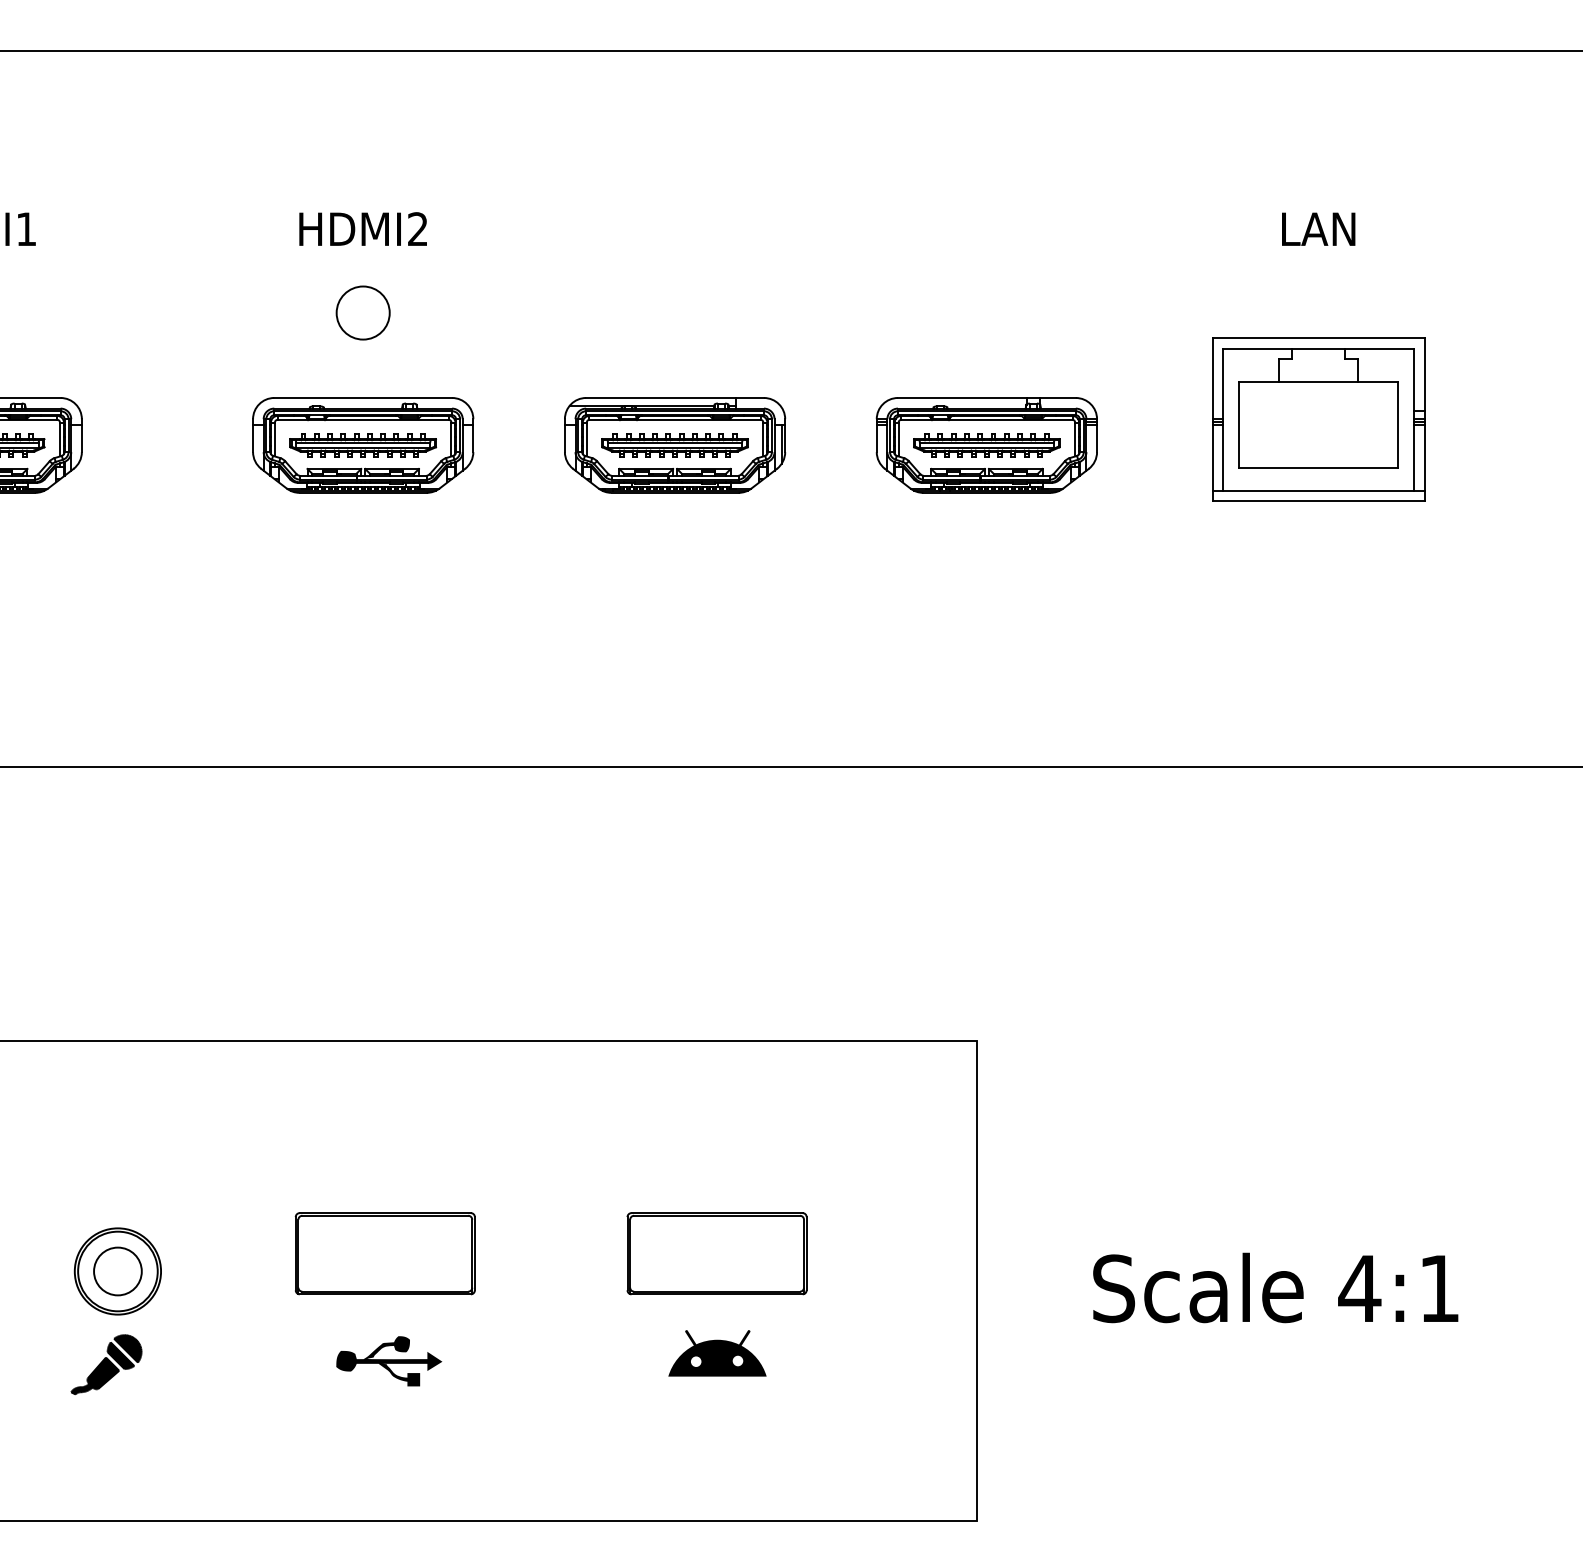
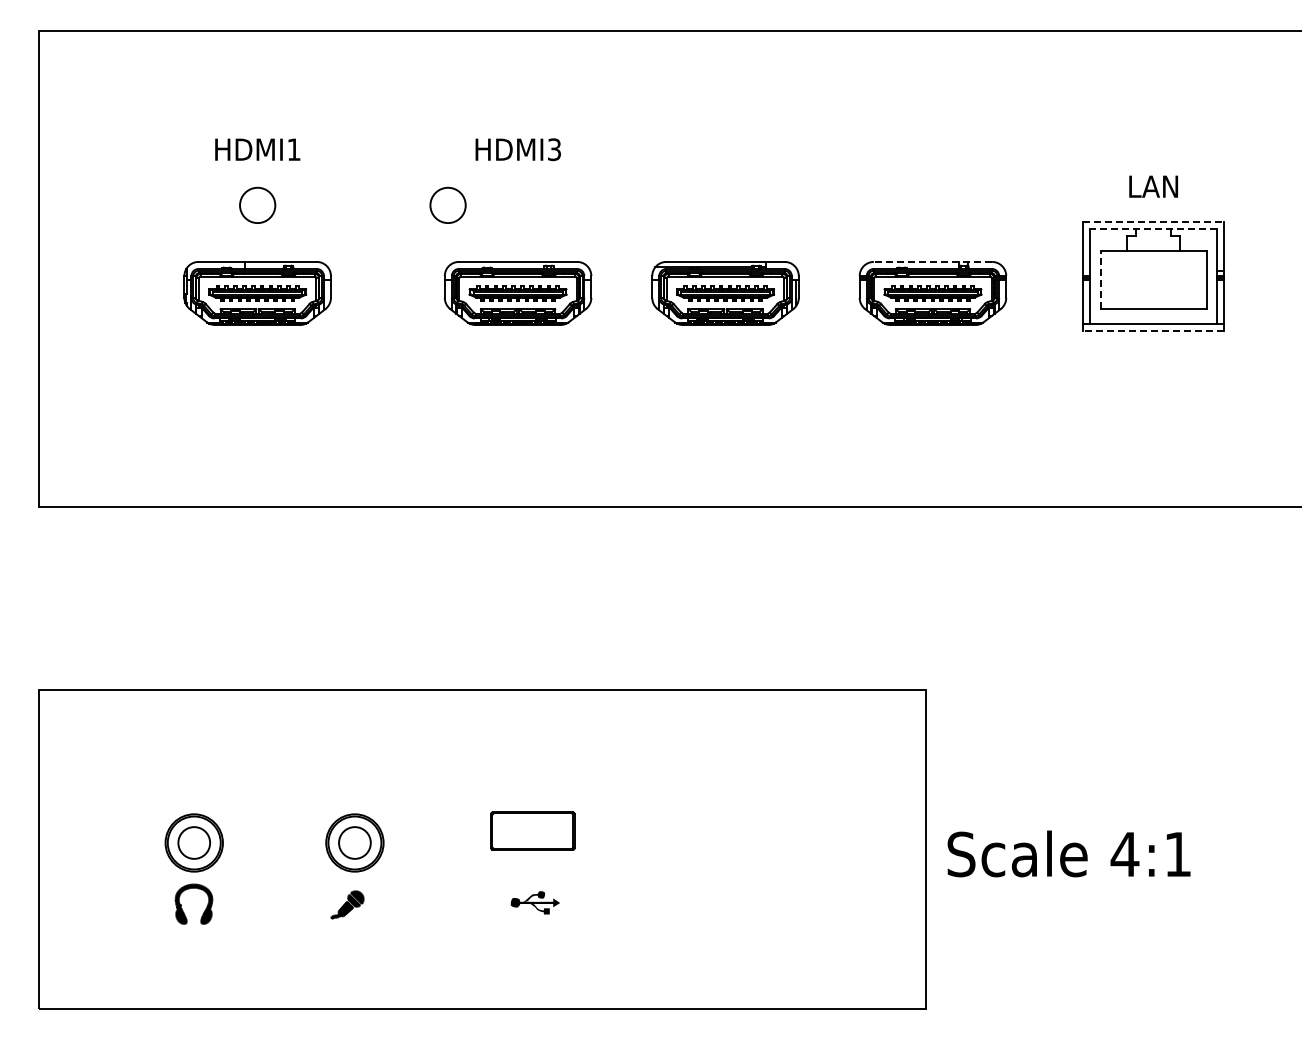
text: (417, 228) -> (554, 149), HDMI2 -> HDMI3
text: (1318, 228) -> (1153, 186), moved
circle: (362, 311) -> (447, 204), moved
line: (1318, 338) -> (1153, 222), solid -> dashed
line: (1318, 349) -> (1153, 229), solid -> dashed
line: (986, 397) -> (932, 261), solid -> dashed
line: (1238, 425) -> (1100, 280), solid -> dashed
line: (1318, 501) -> (1153, 330), solid -> dashed
part: (384, 1252) -> (532, 830), size x0.7
part: (717, 1252) -> (753, 830), removed
text: (1274, 1287) -> (1068, 853), moved
part: (717, 1353) -> (753, 897), removed
part: (389, 1360) -> (535, 902), size x0.7
part: (106, 1363) -> (347, 904), size x0.7

